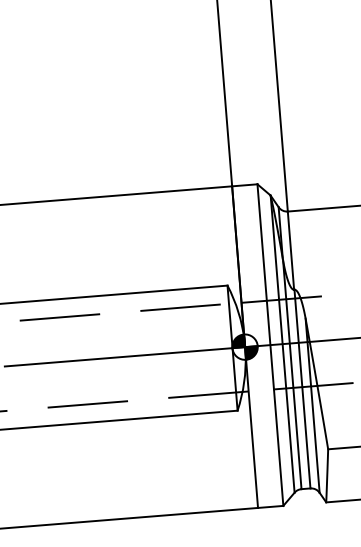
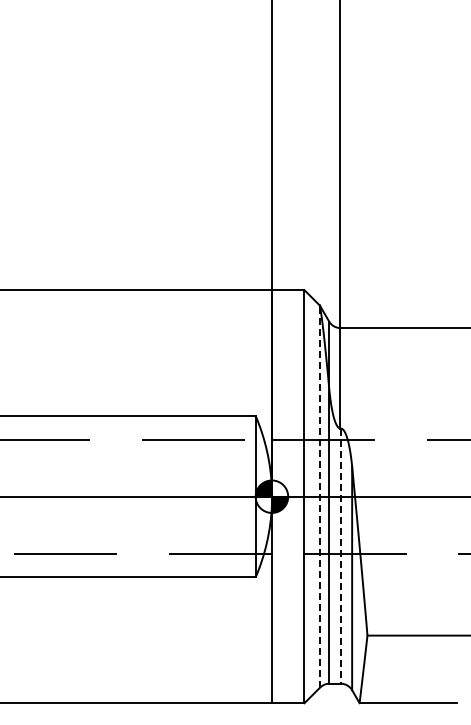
line: (282, 344) -> (320, 497), solid -> dashed
line: (302, 389) -> (340, 556), solid -> dashed

